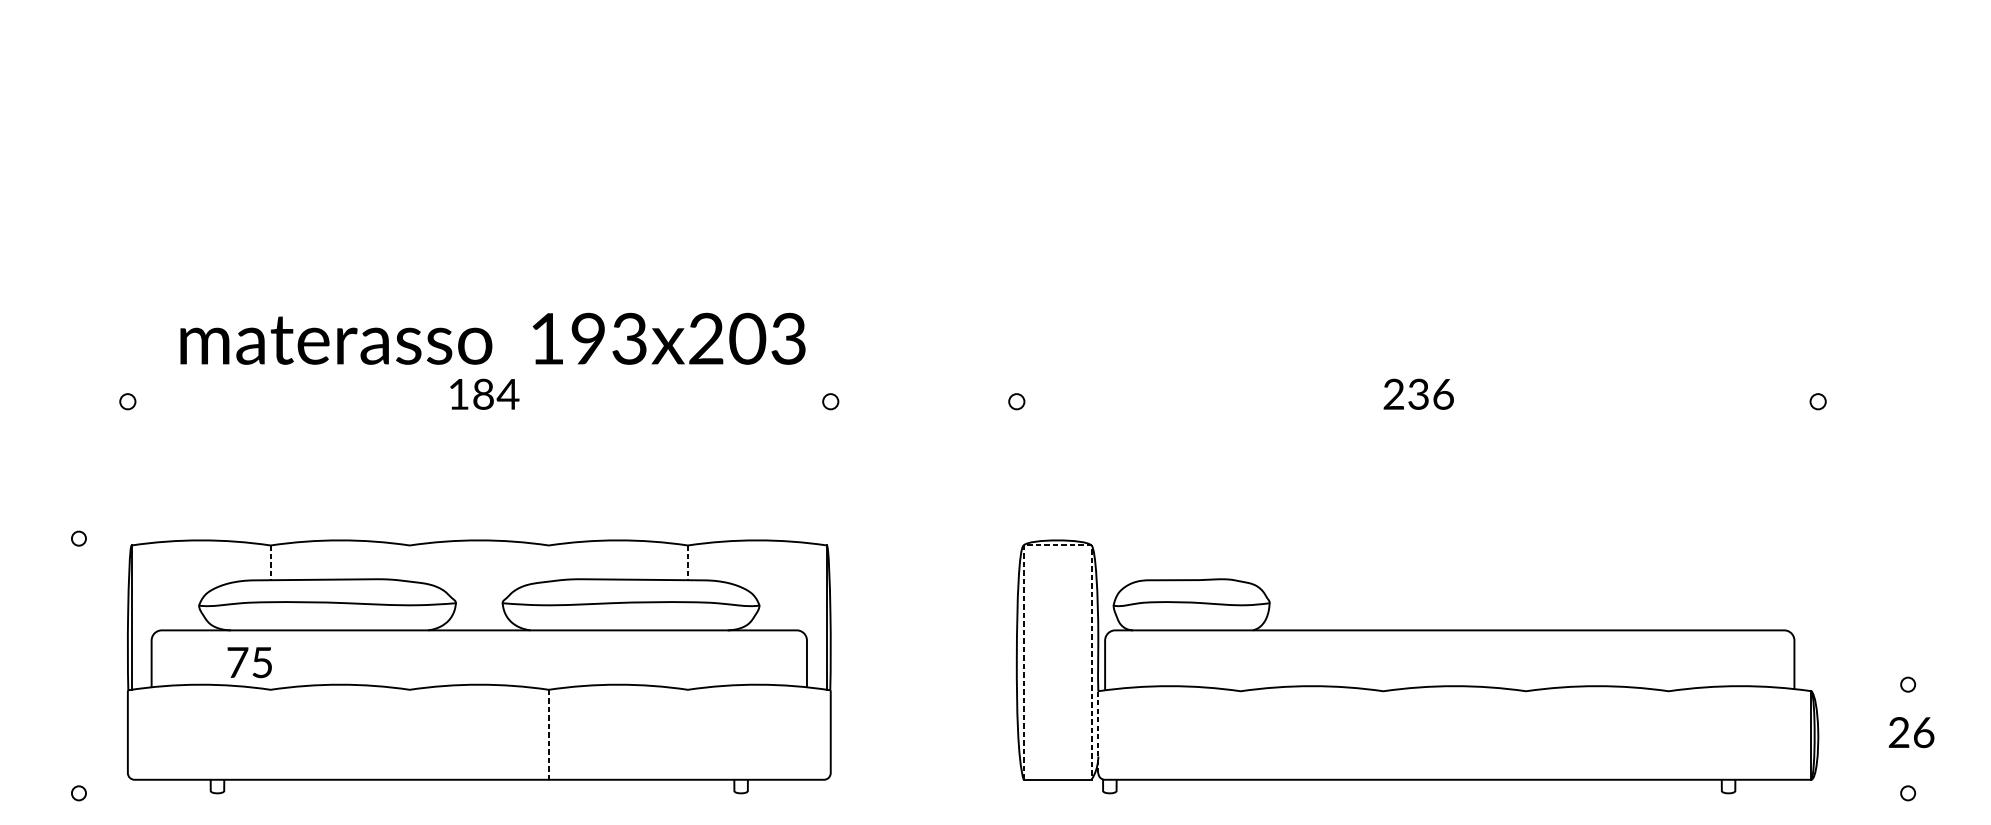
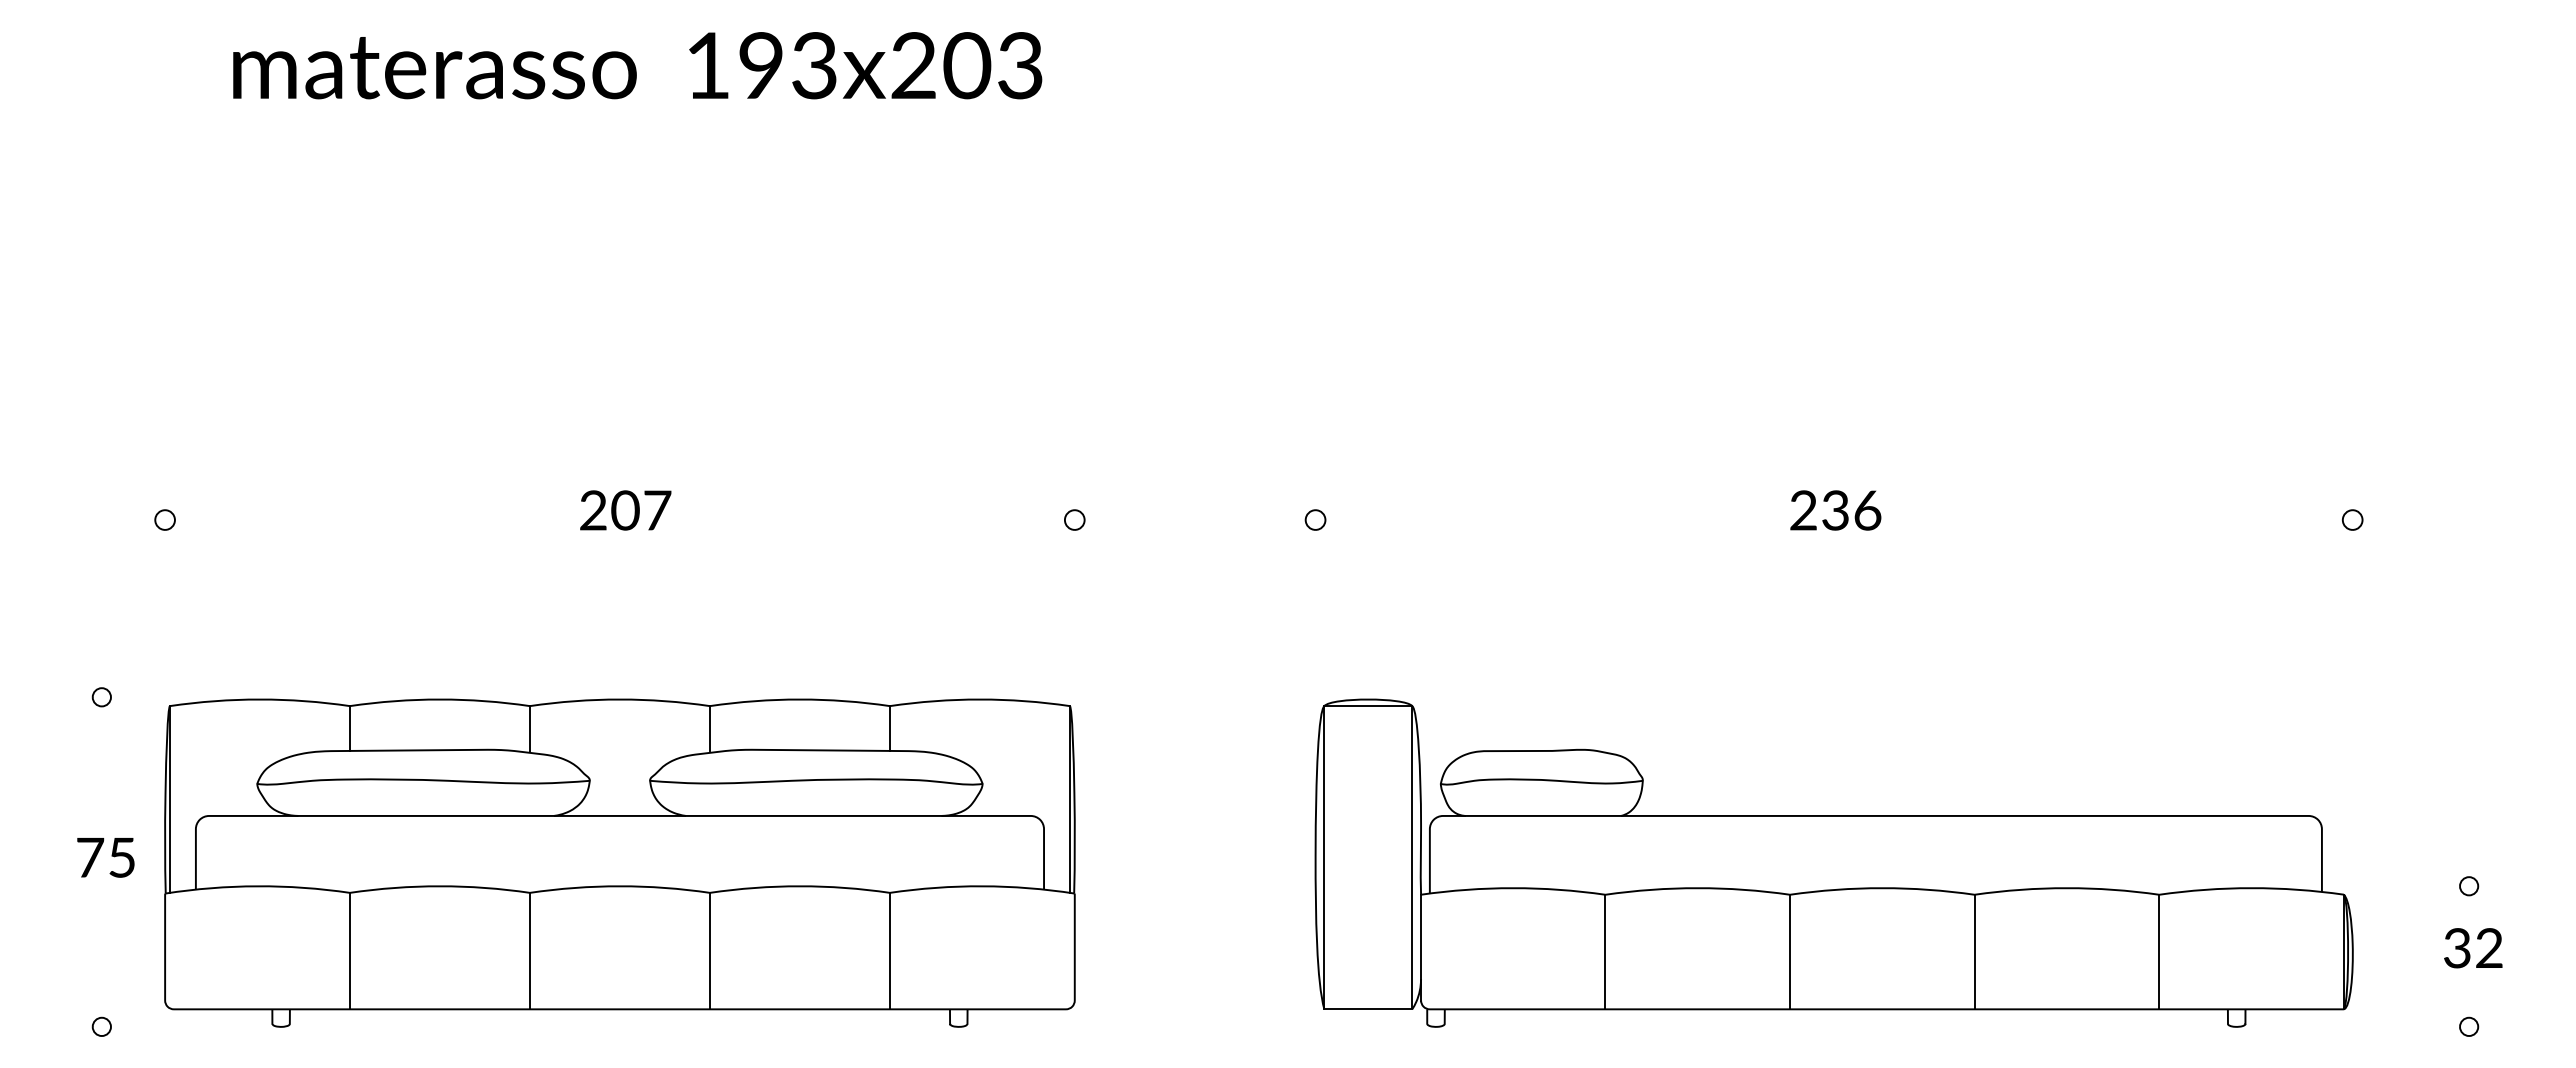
text: (492, 338) -> (637, 65), moved
text: (483, 394) -> (625, 510), 184 -> 207
line: (1057, 545) -> (1368, 706), dashed -> solid
line: (409, 562) -> (529, 728), added
line: (548, 562) -> (709, 728), added
line: (270, 563) -> (349, 729), dashed -> solid
line: (687, 563) -> (889, 729), dashed -> solid
text: (249, 662) -> (105, 857), moved
line: (1098, 732) -> (1421, 947), dashed -> solid
text: (1911, 732) -> (2473, 948), 26 -> 32
line: (270, 734) -> (349, 950), added
line: (409, 734) -> (529, 950), added
line: (687, 734) -> (889, 950), added
line: (548, 735) -> (709, 951), dashed -> solid
line: (1240, 735) -> (1605, 951), added
line: (1383, 735) -> (1790, 951), added
line: (1525, 735) -> (1974, 951), added
line: (1668, 735) -> (2159, 951), added

